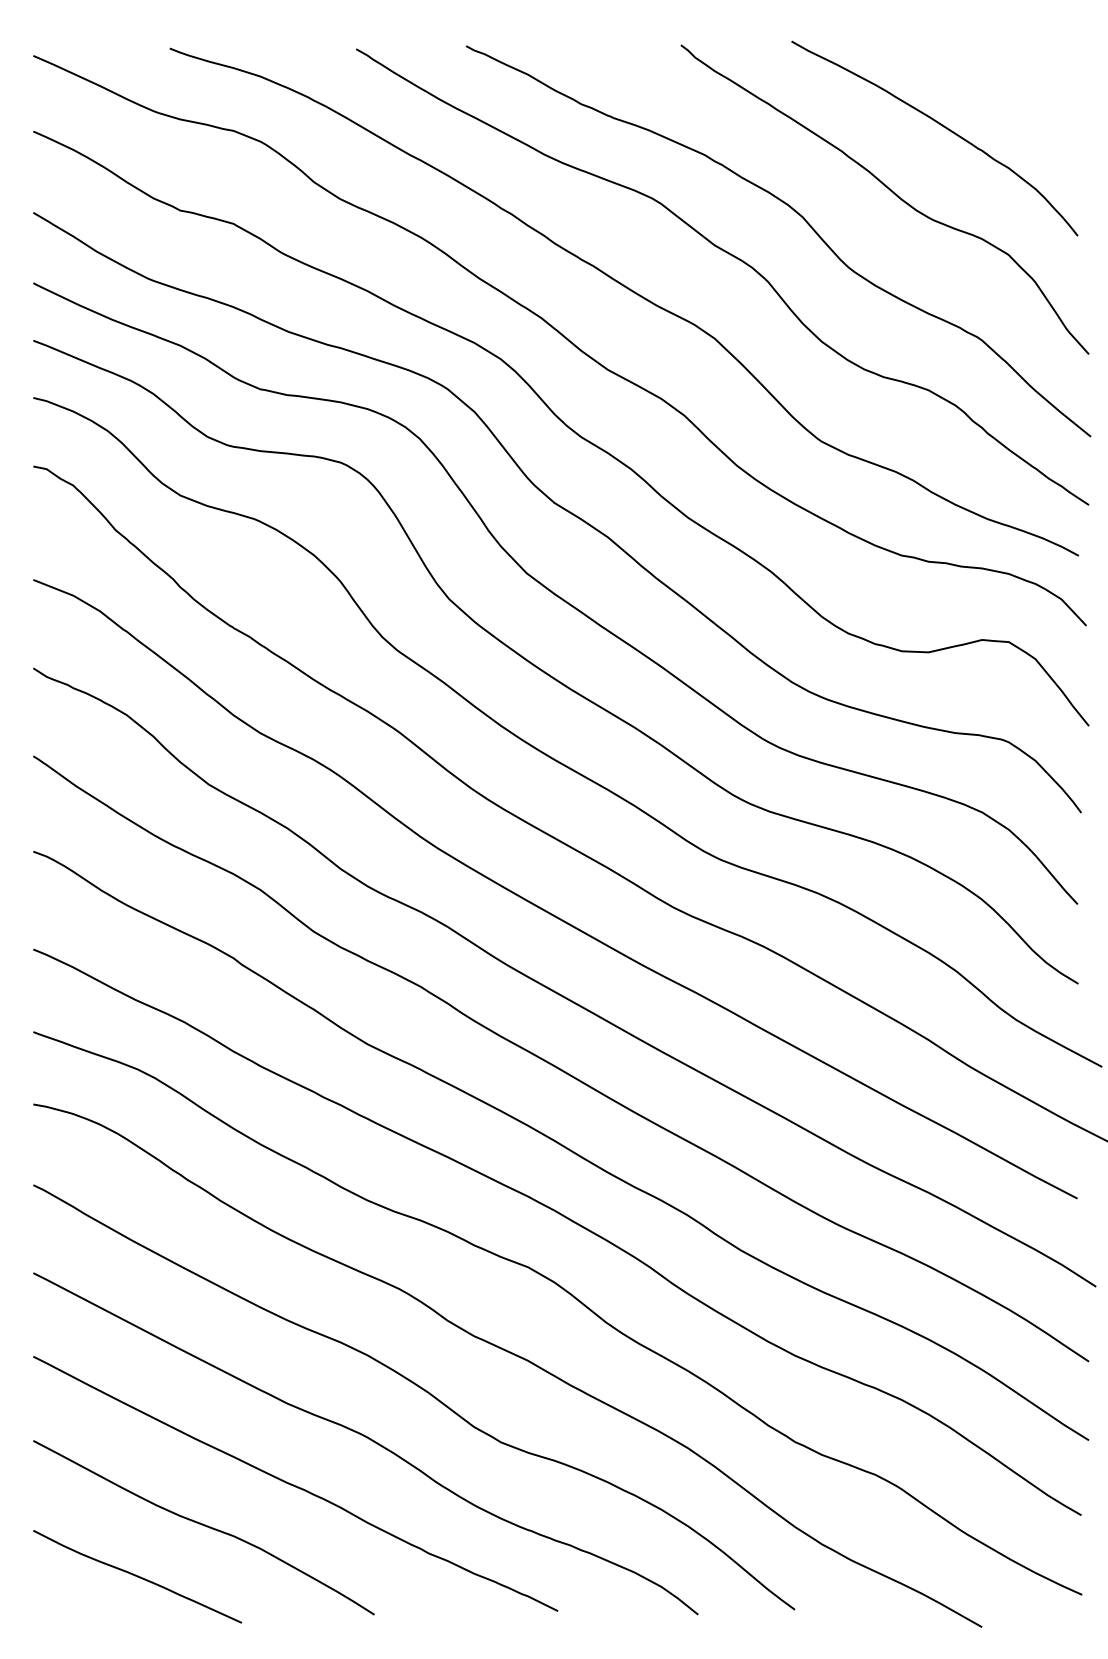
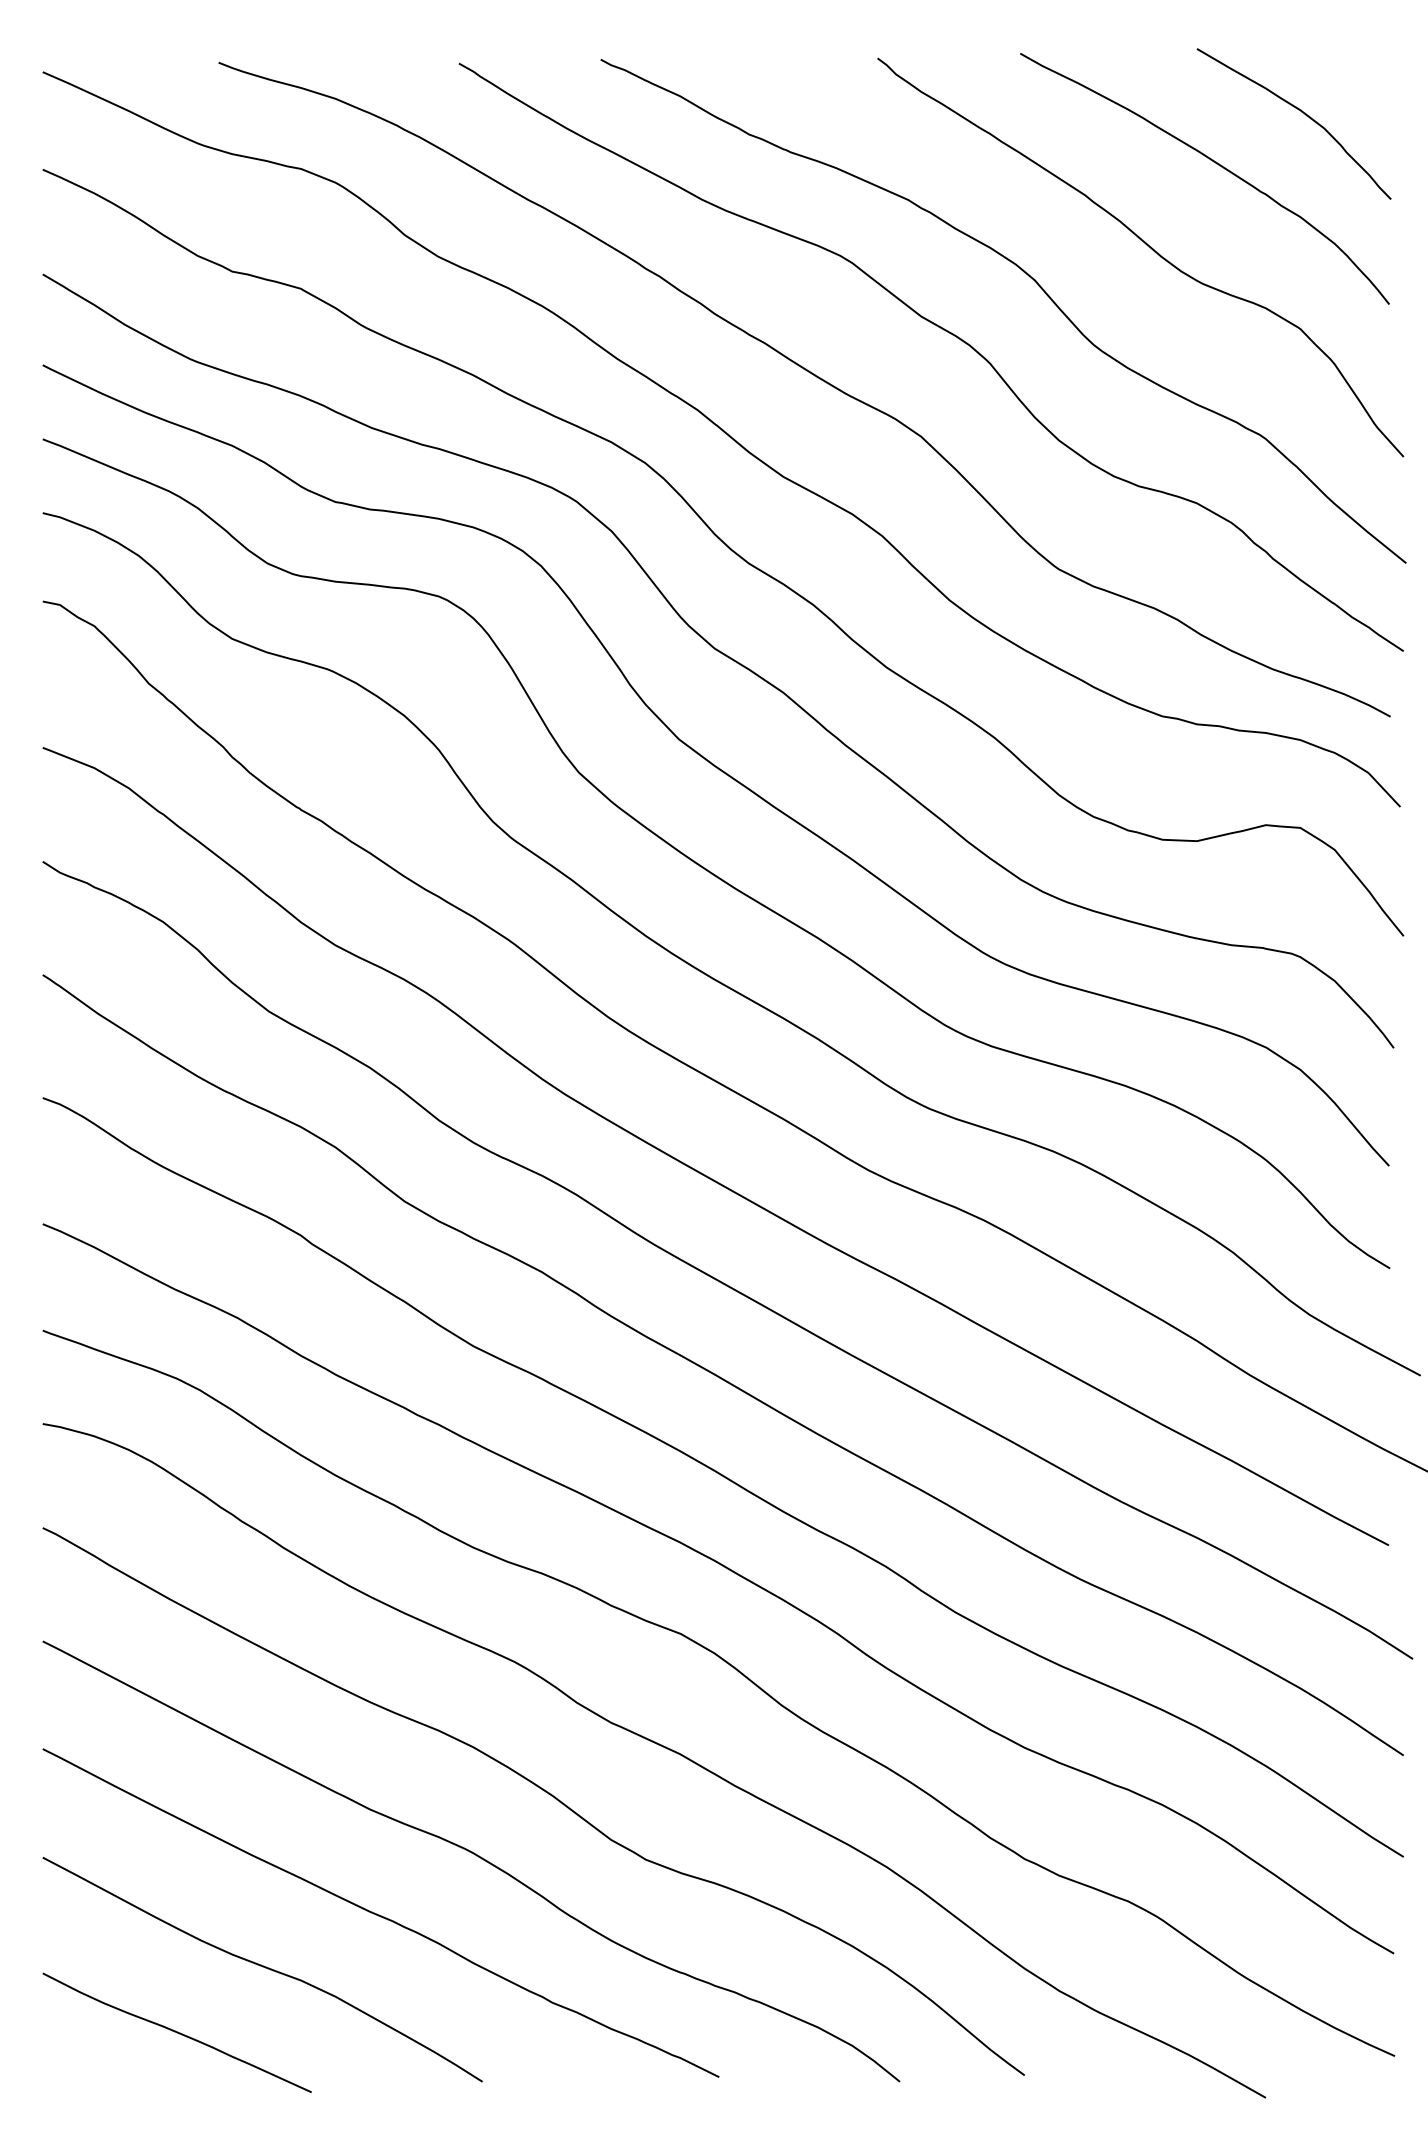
curve: (1009, 87) -> (1301, 112), added

